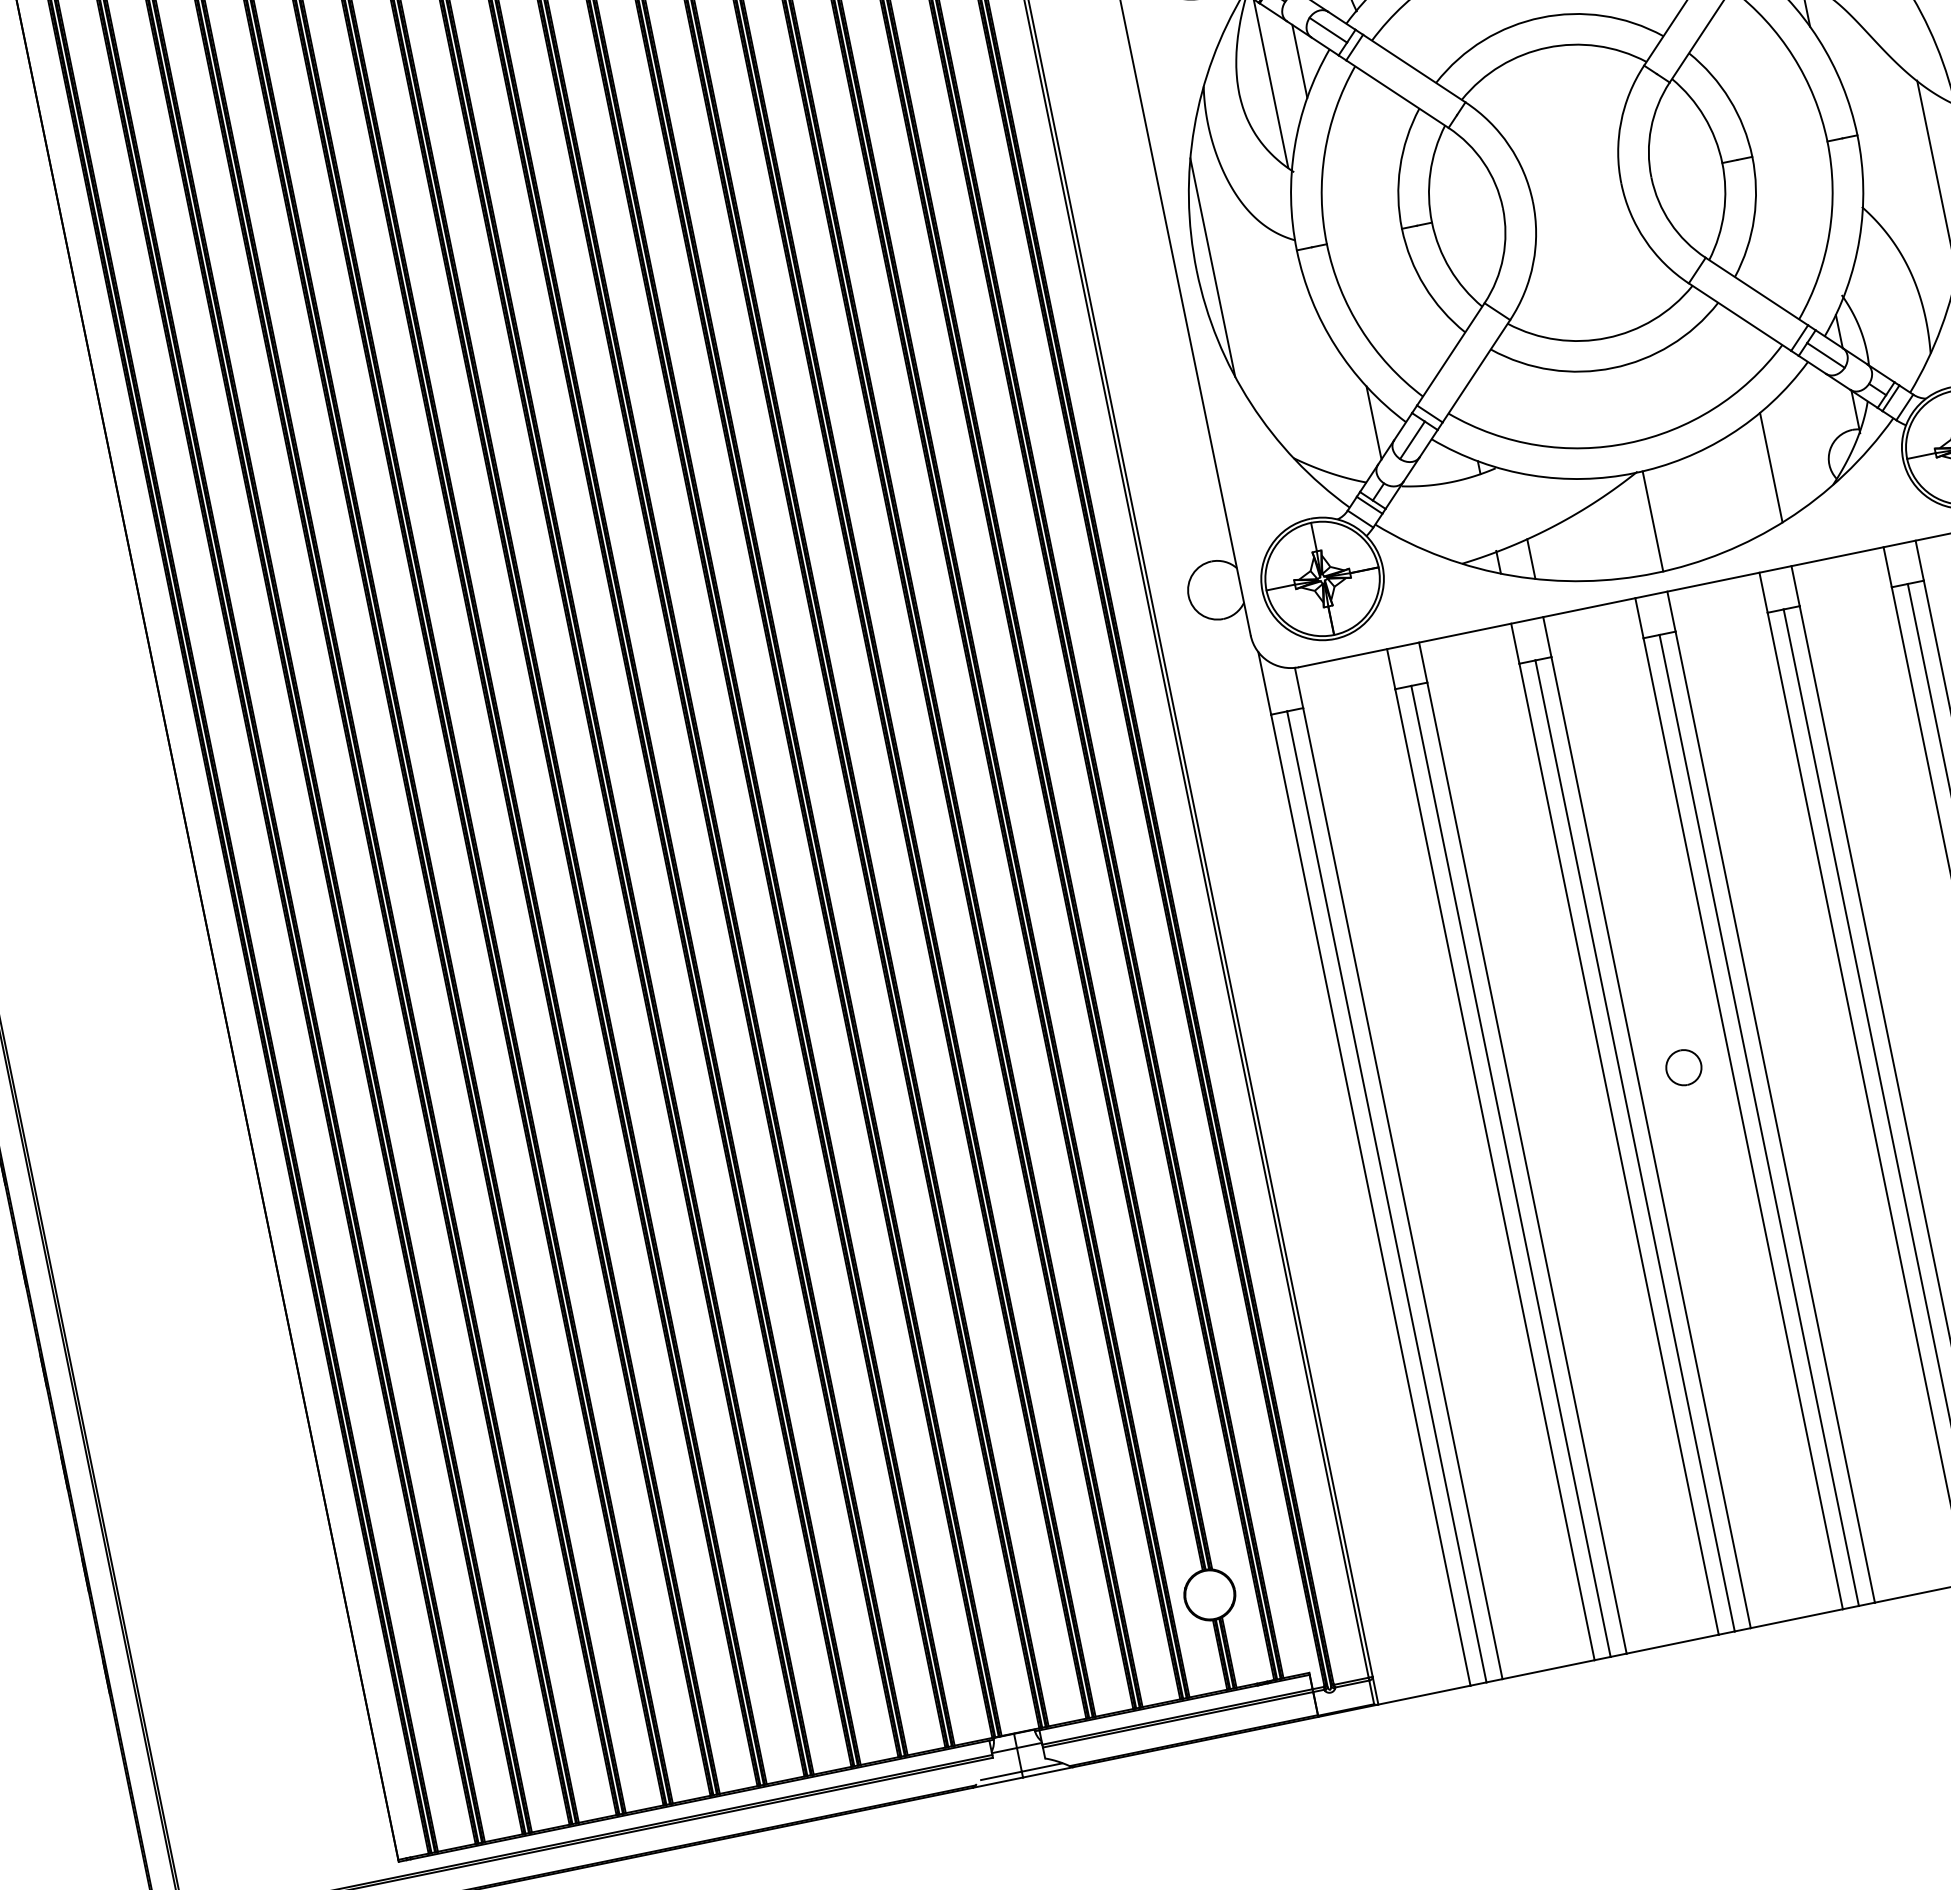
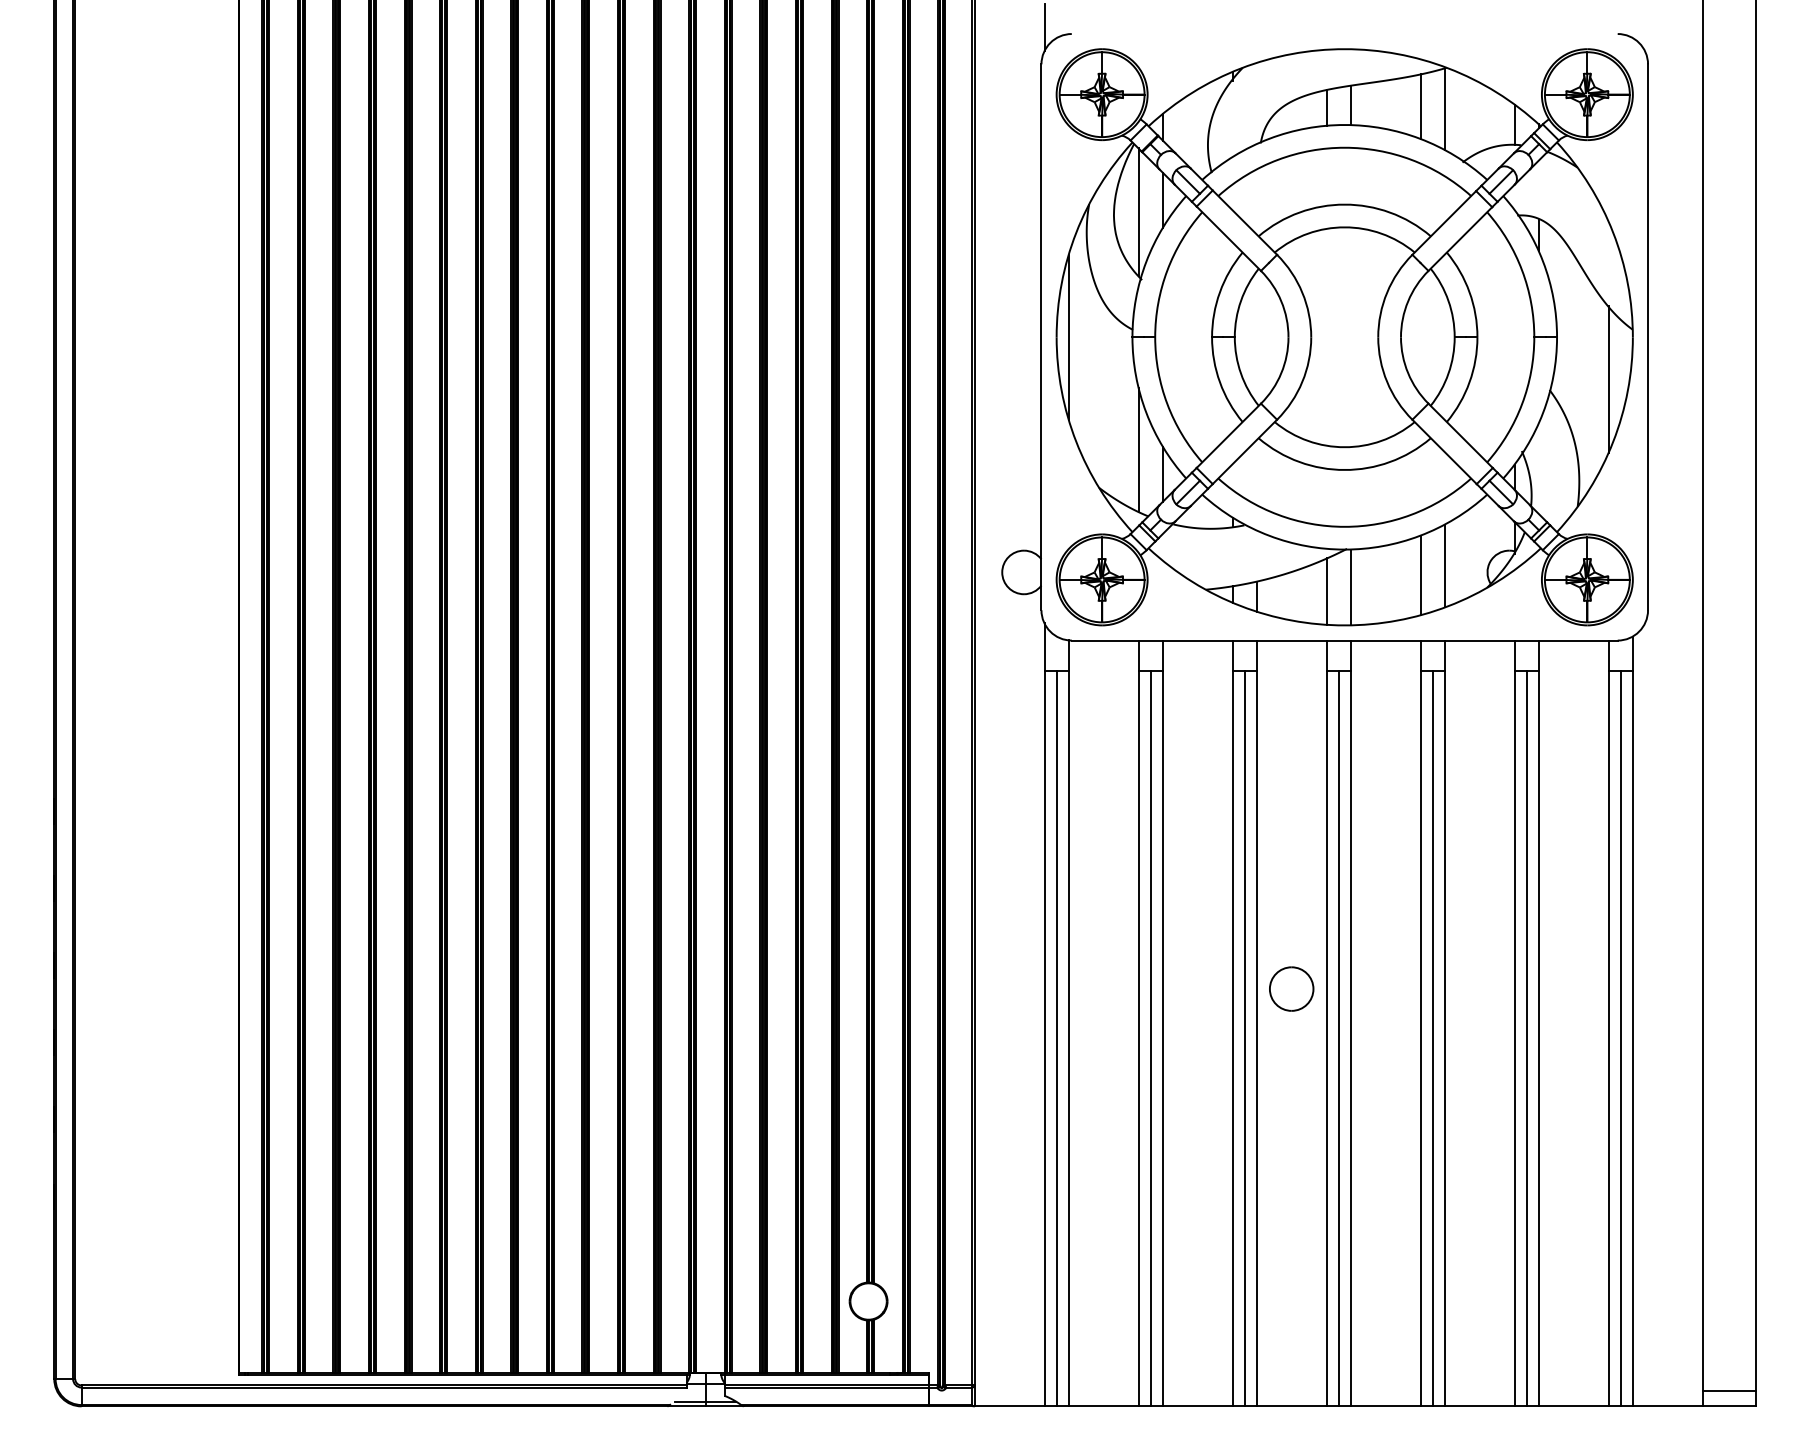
line: (1335, 396) -> (1138, 449), added
line: (1741, 486) -> (1420, 575), added
line: (1621, 532) -> (1326, 590), added
part: (1683, 1067) -> (1291, 988), size x1.67

